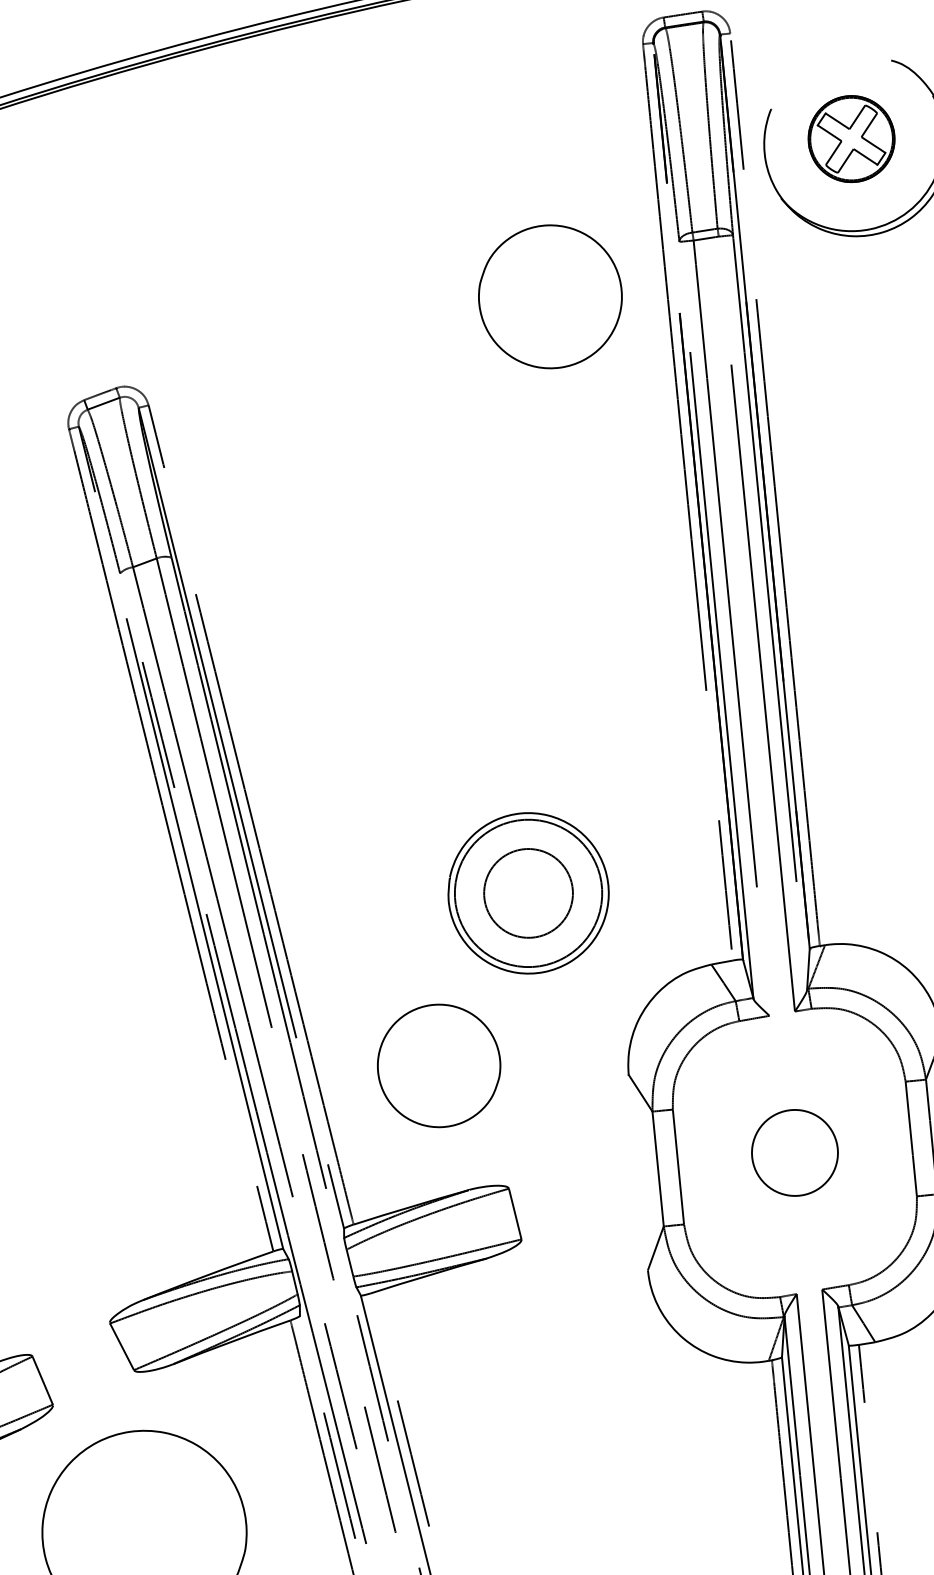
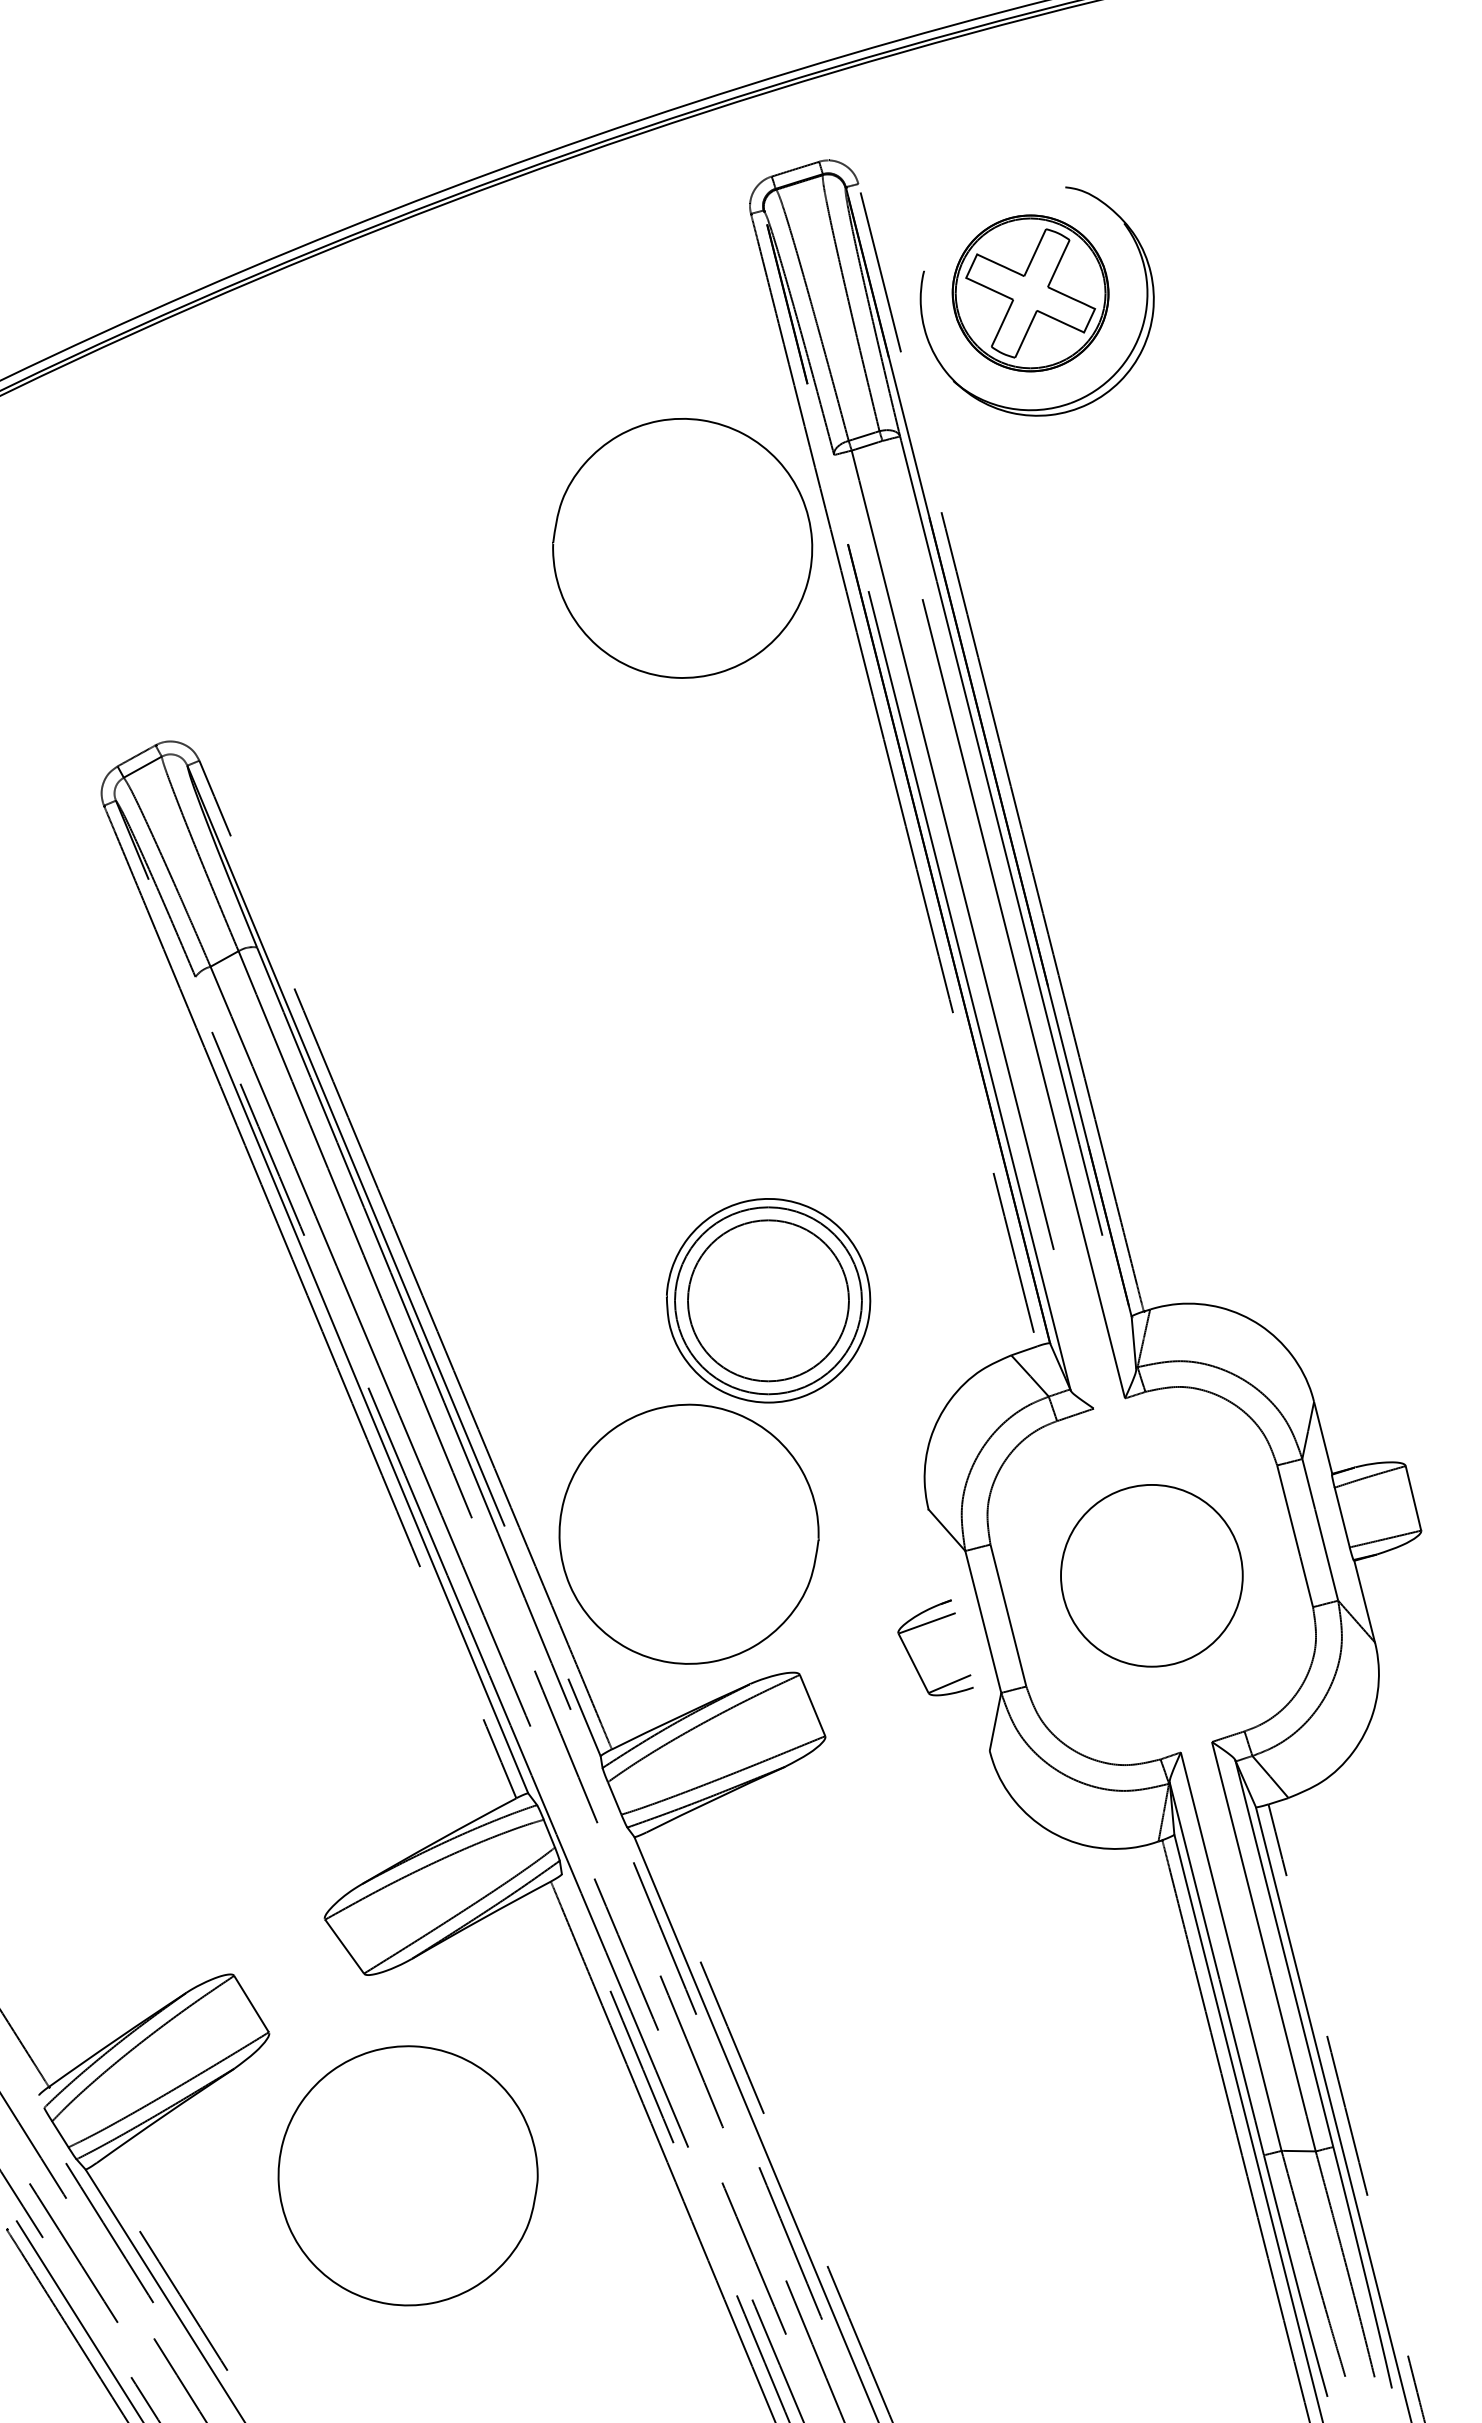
part: (851, 139) -> (1030, 293), size x1.43
part: (550, 296) -> (682, 548), size x1.43
circle: (527, 893) -> (767, 1300), size x1.43
part: (438, 1065) -> (688, 1533), size x1.67
circle: (794, 1152) -> (1151, 1575), size x1.67
part: (614, 1164) -> (927, 1624), added

